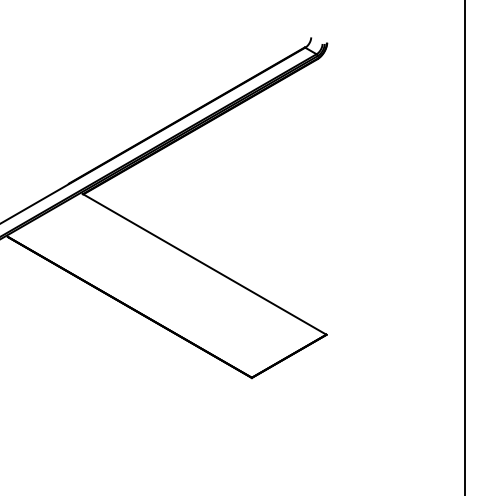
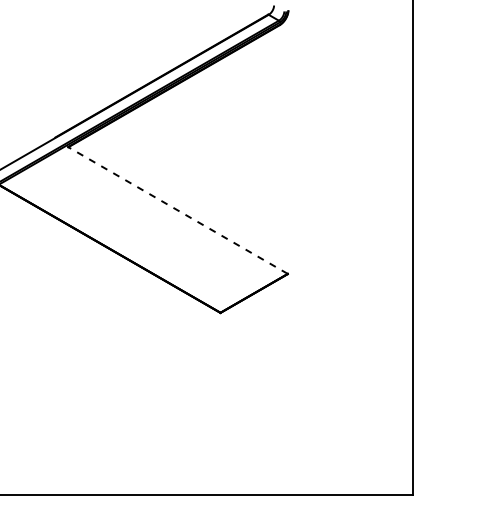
line: (204, 264) -> (177, 210), solid -> dashed

